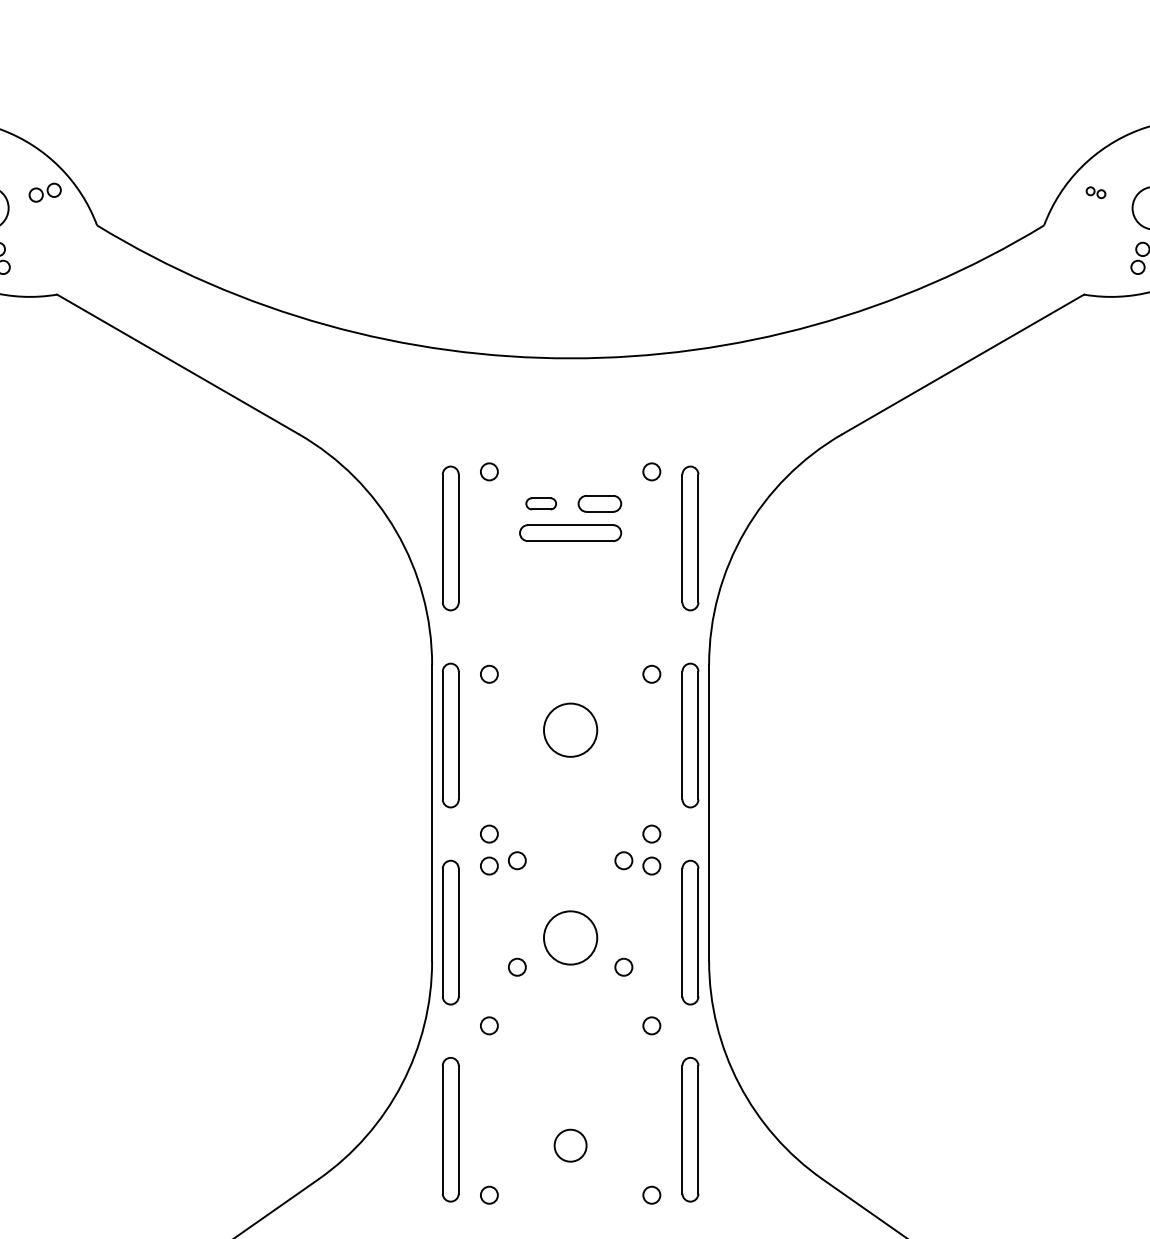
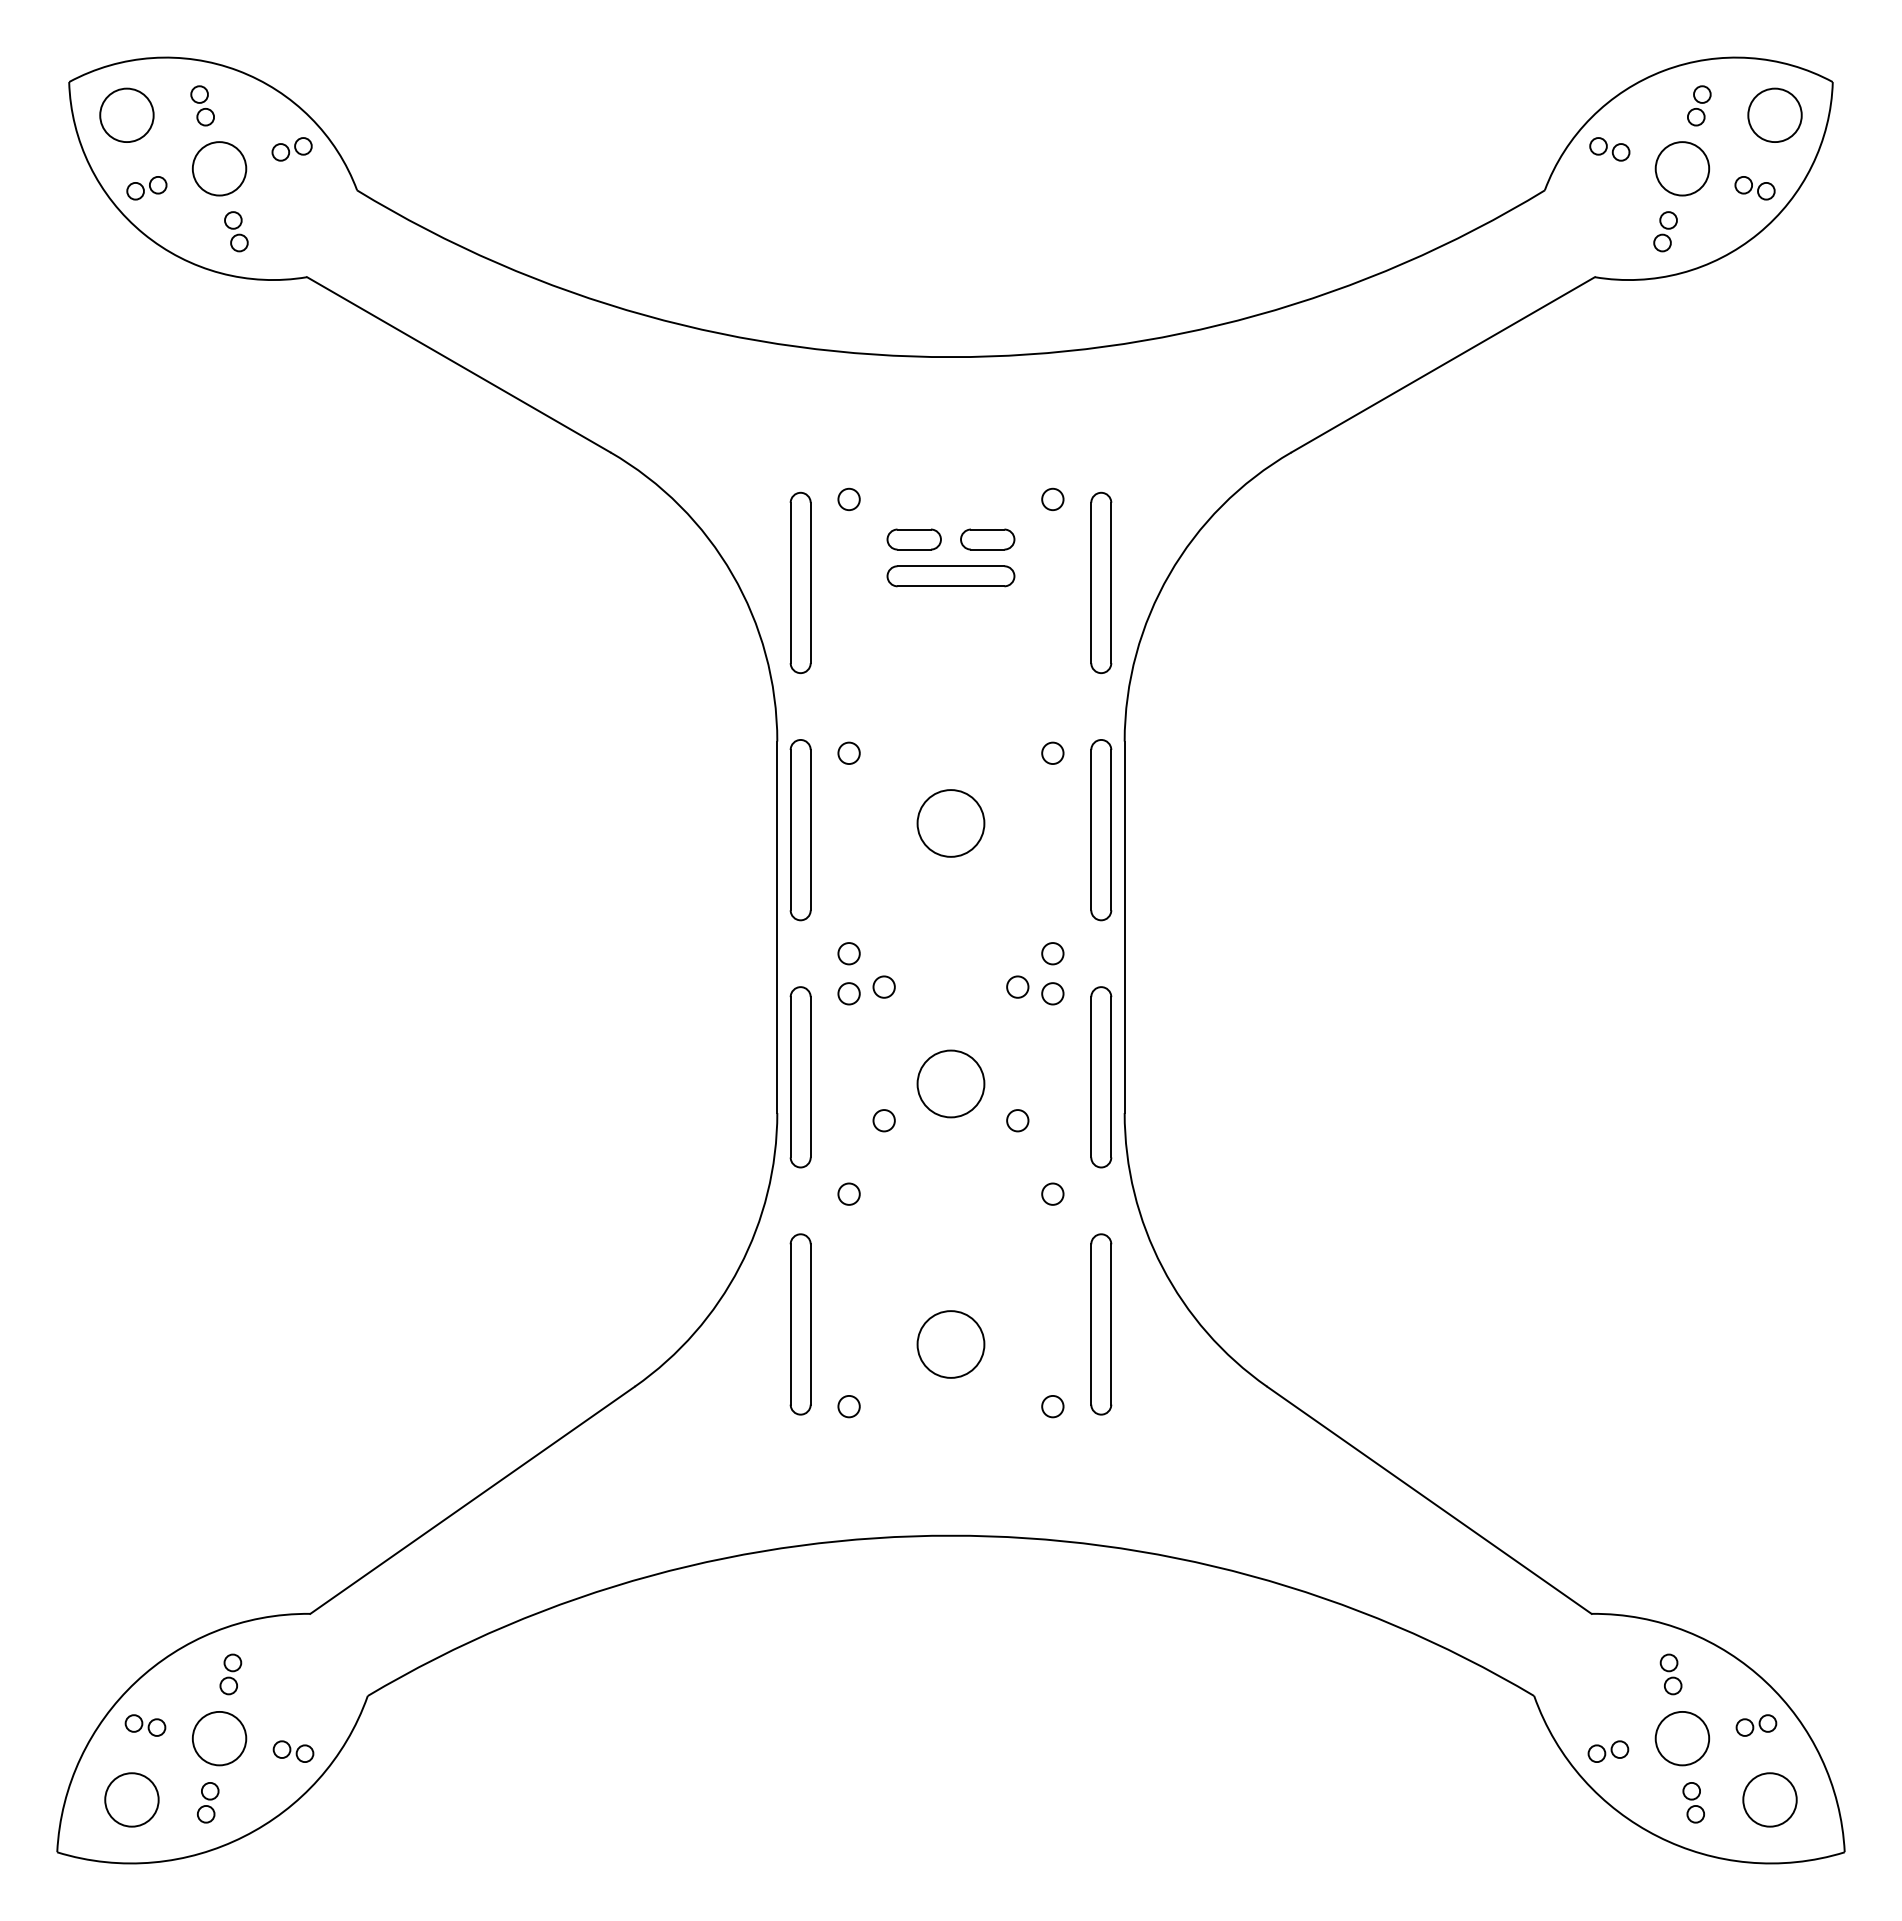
part: (1095, 192) -> (1609, 149), size x1.67
part: (540, 503) -> (913, 539), size x1.43
circle: (570, 1145) -> (950, 1344), size x1.67

